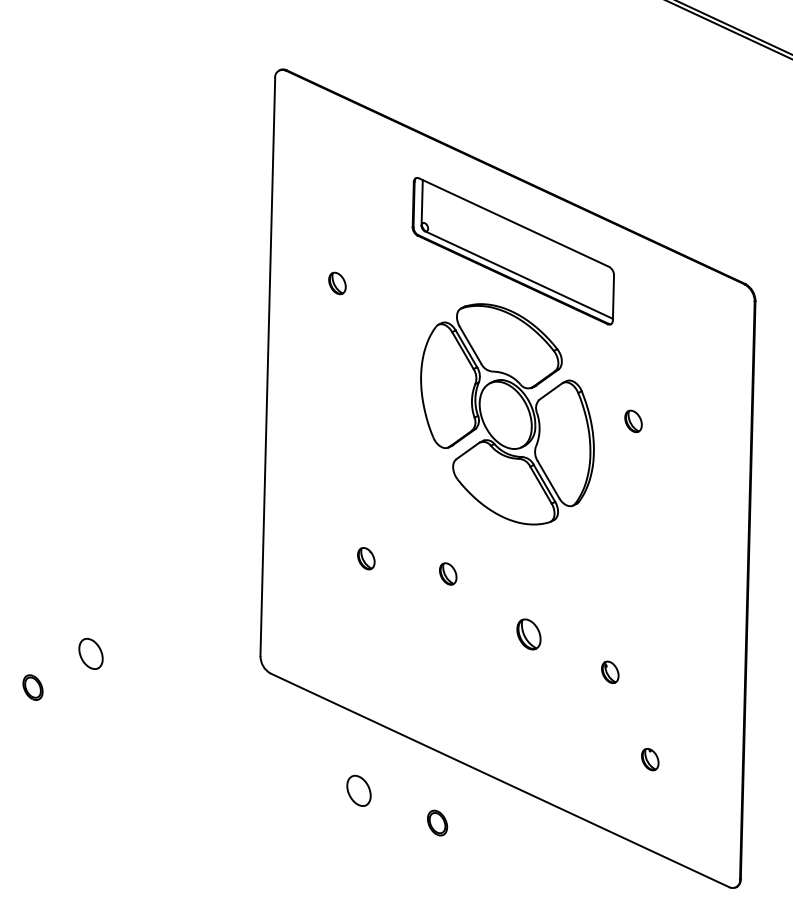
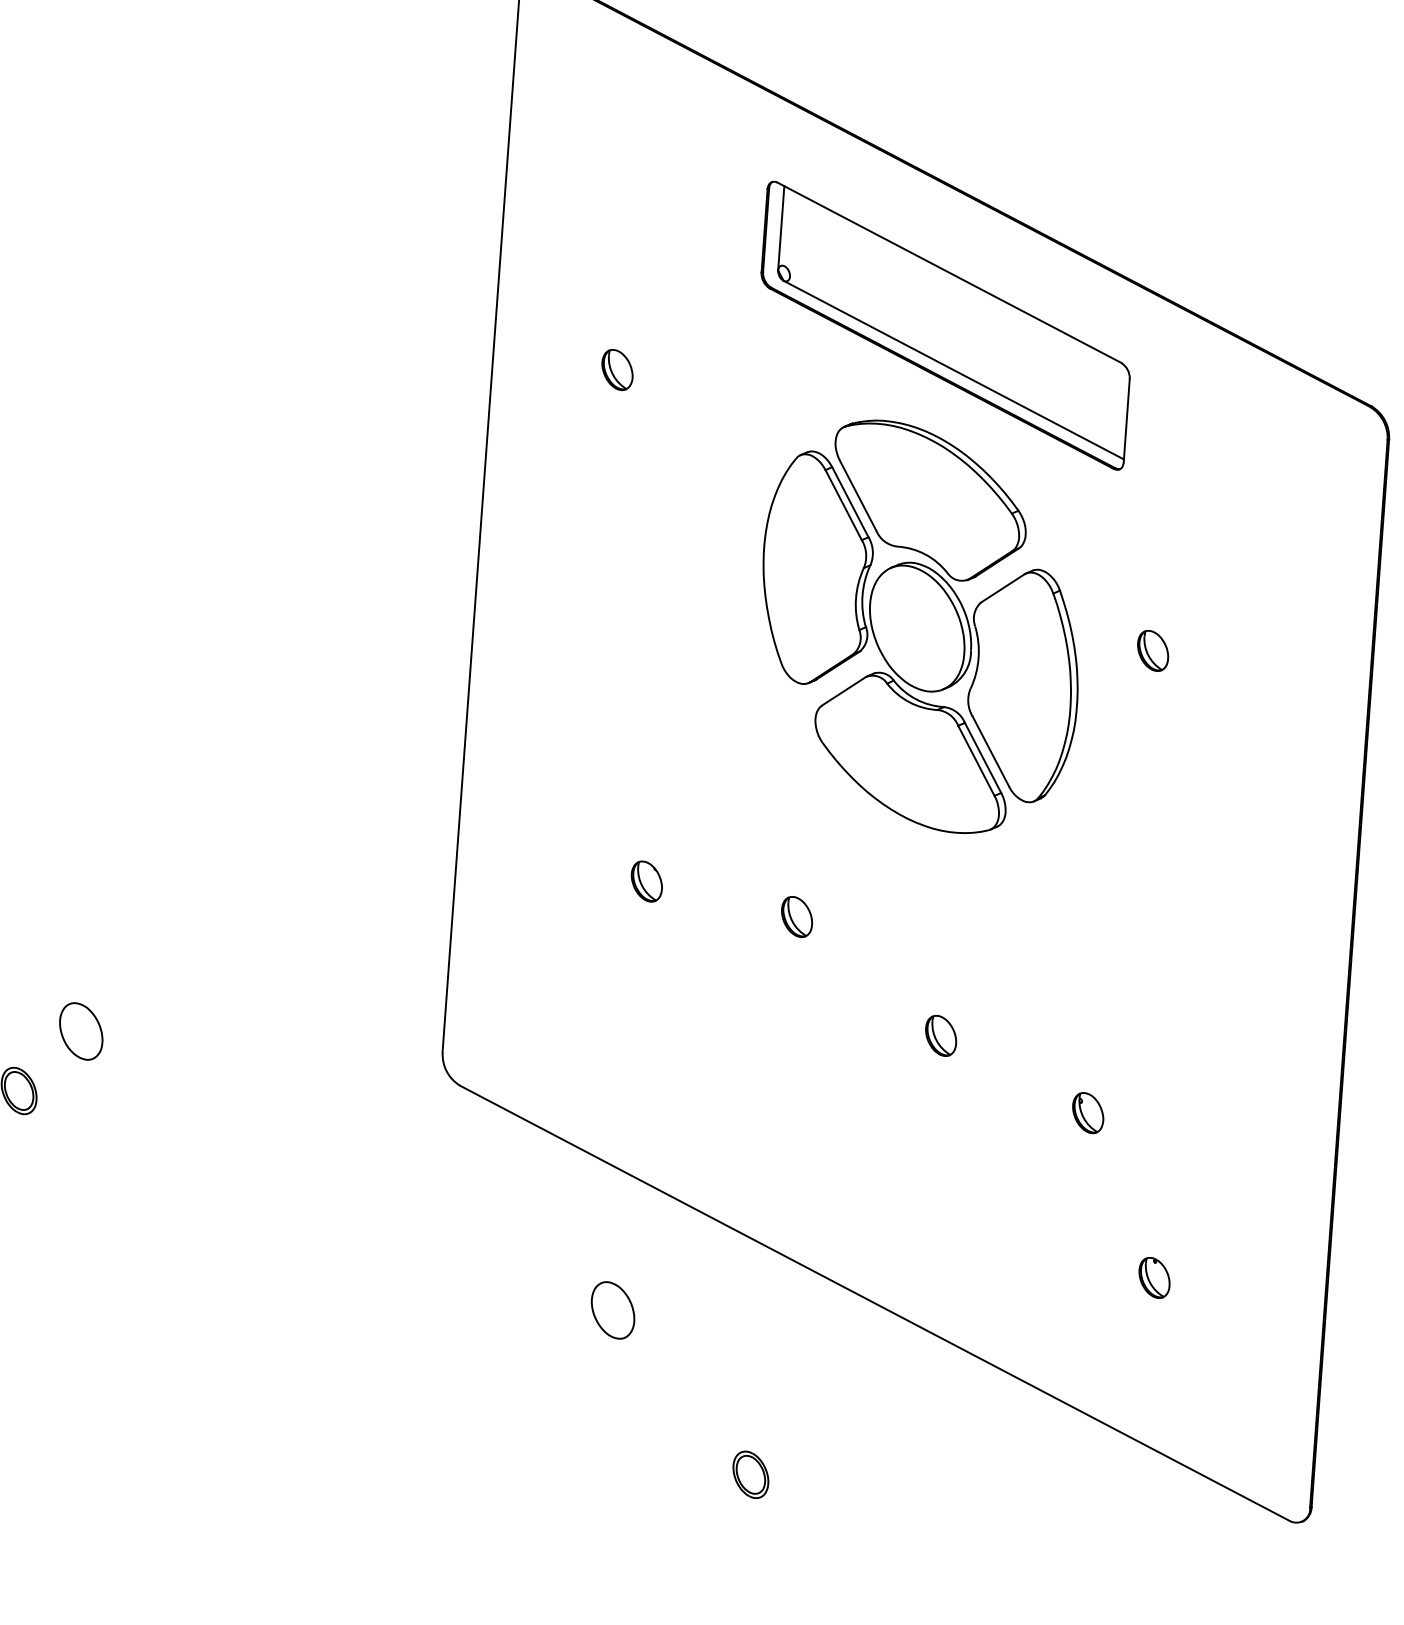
part: (528, 634) -> (940, 1035), size x0.71
part: (90, 653) -> (80, 1030), moved
part: (437, 822) -> (750, 1473), moved

